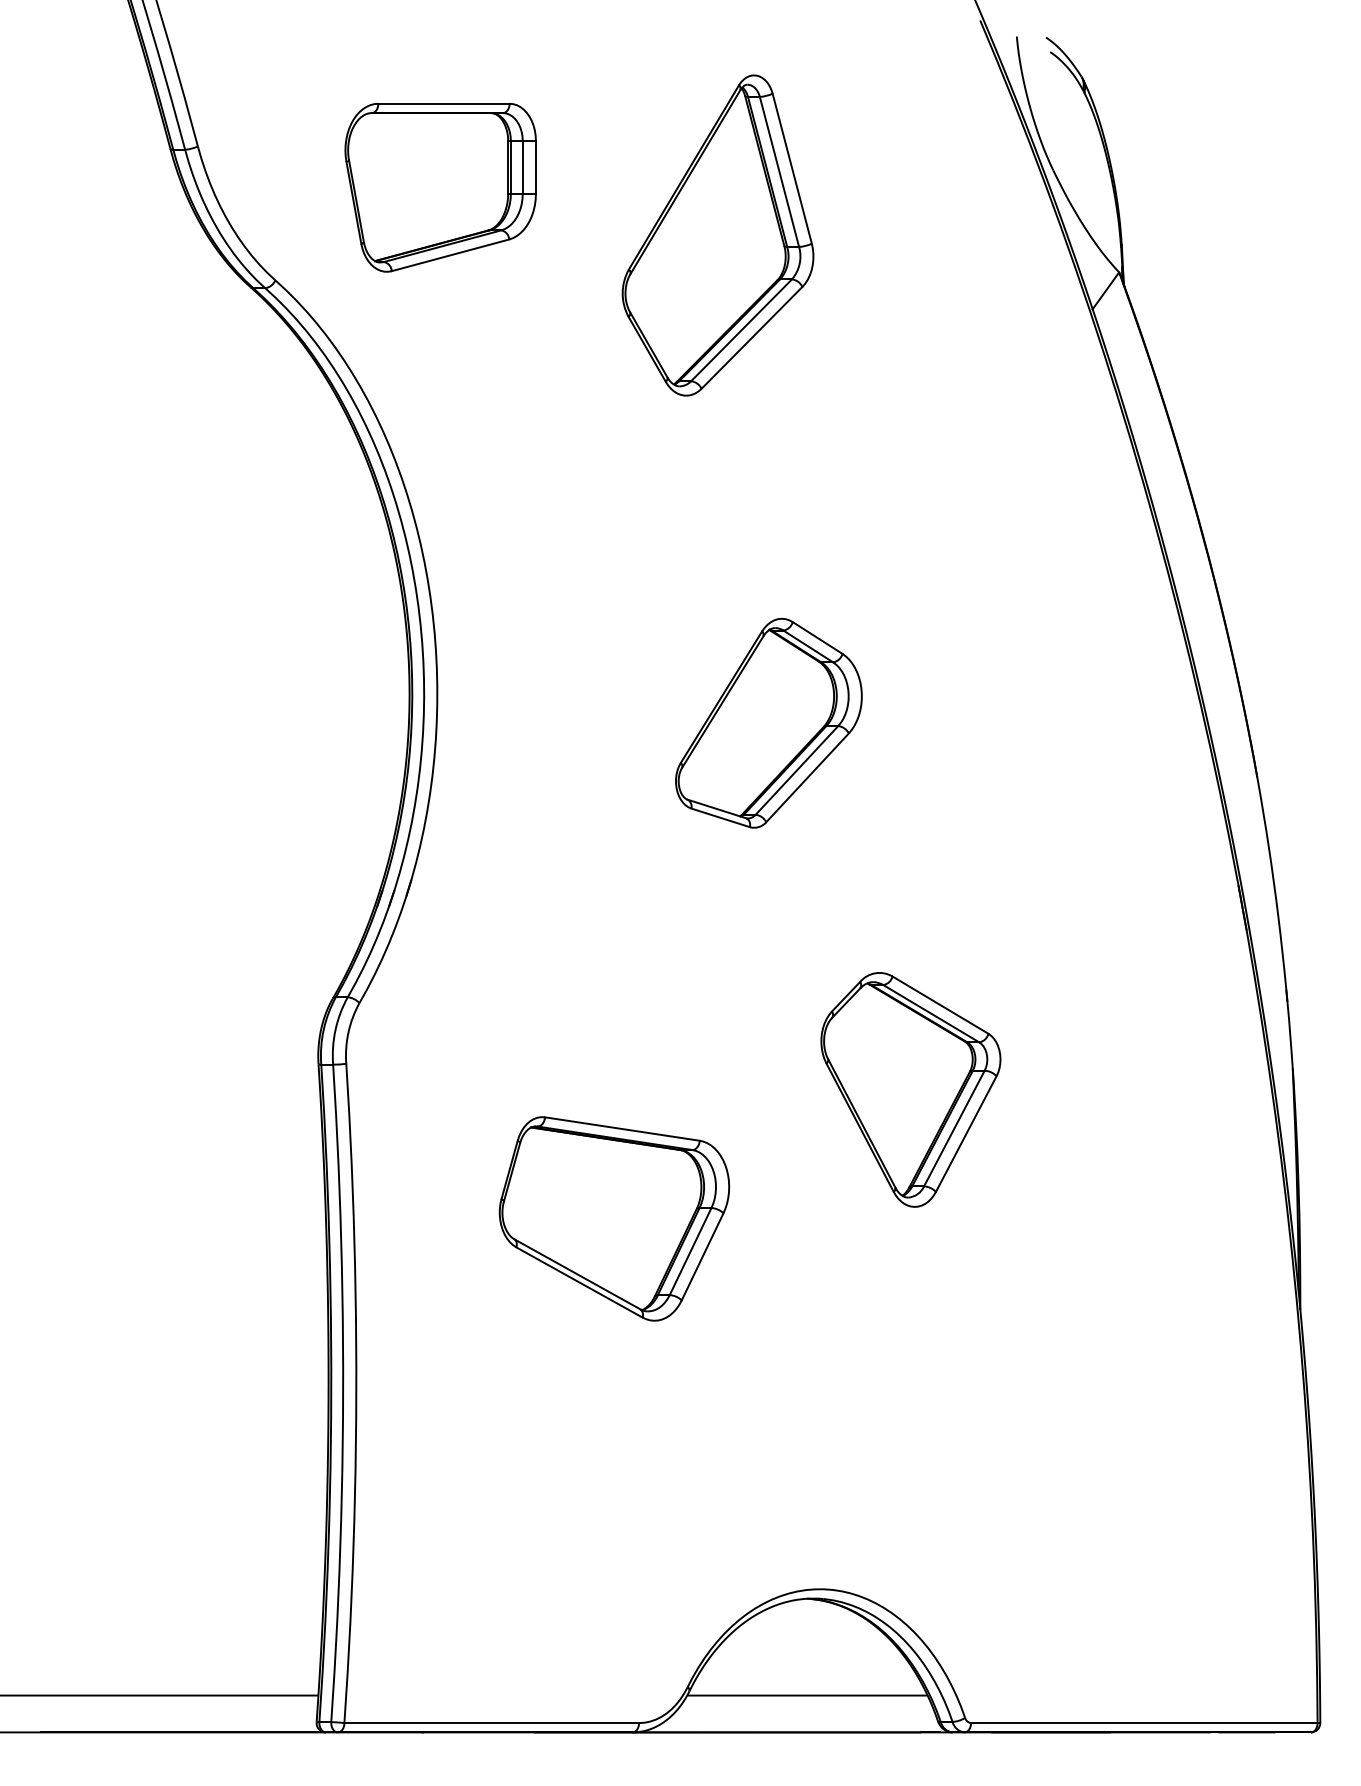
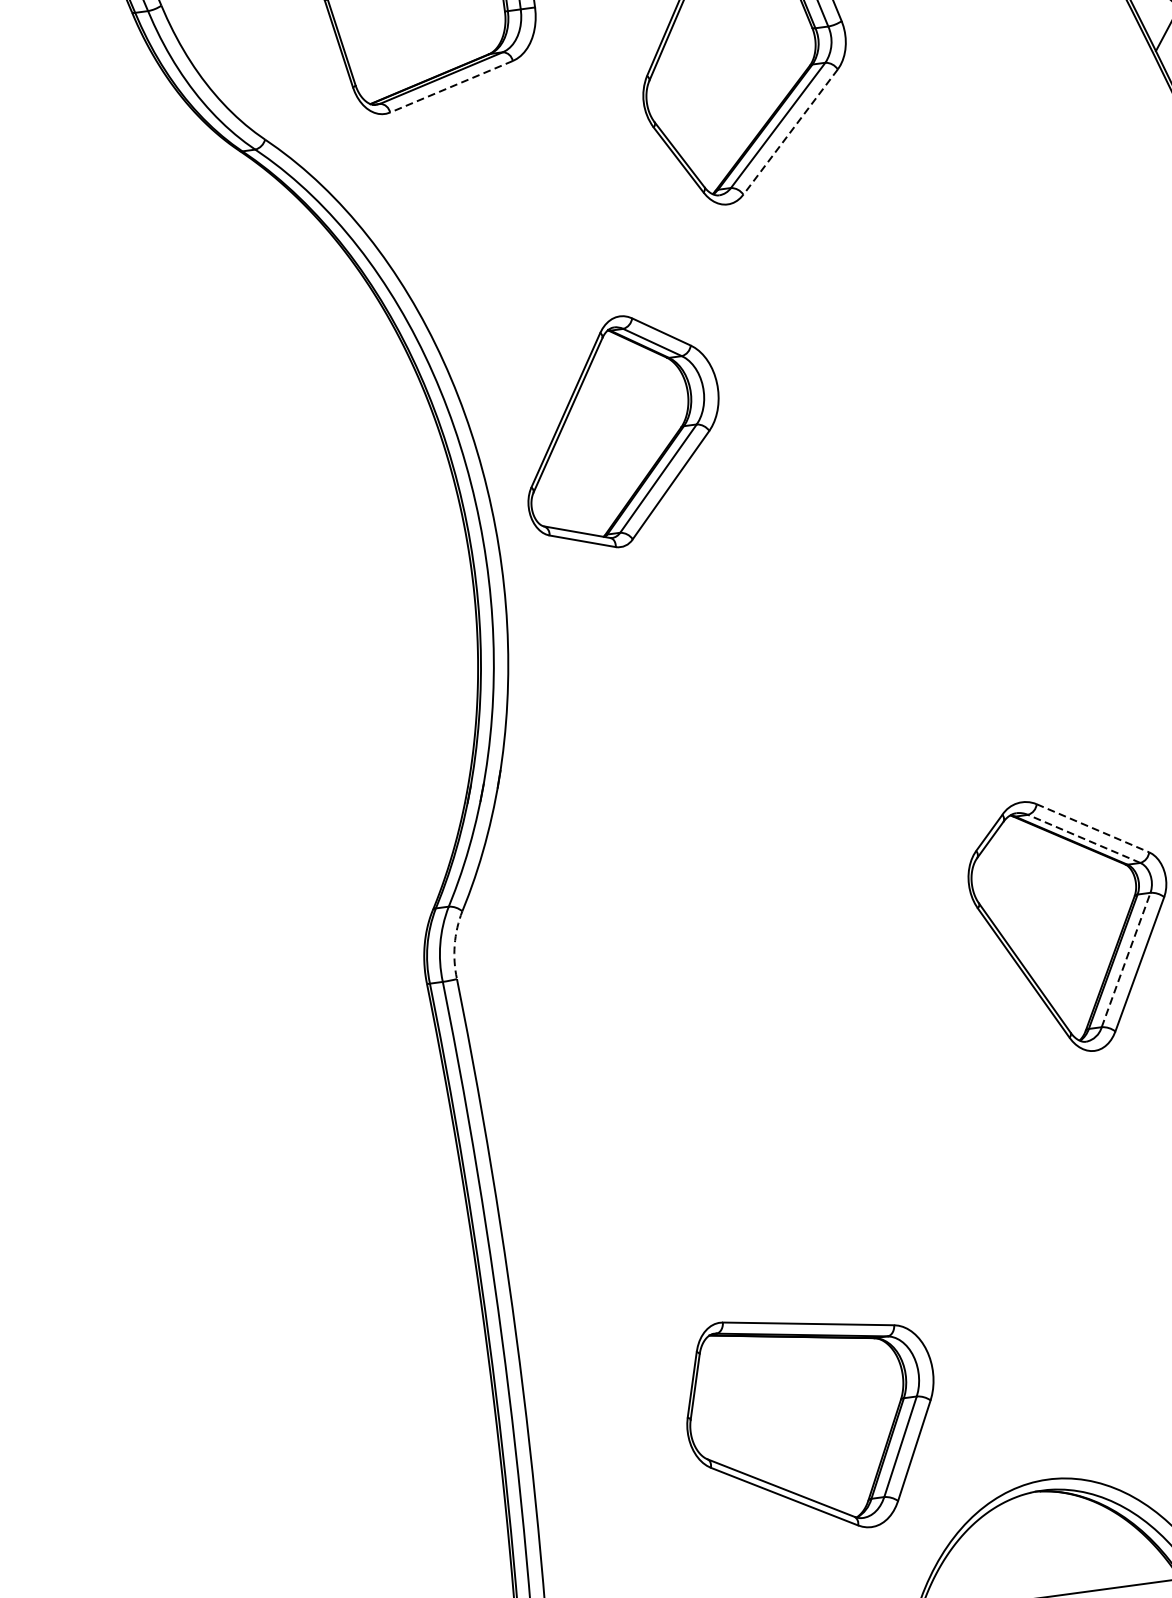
line: (450, 255) -> (451, 86), solid -> dashed
line: (752, 337) -> (791, 131), solid -> dashed
part: (768, 722) -> (620, 430), moved
line: (940, 1005) -> (1092, 828), solid -> dashed
line: (931, 1013) -> (1084, 838), solid -> dashed
arc: (348, 1032) -> (454, 944), solid -> dashed
line: (954, 1128) -> (1126, 960), solid -> dashed
part: (614, 1218) -> (813, 1422), moved

